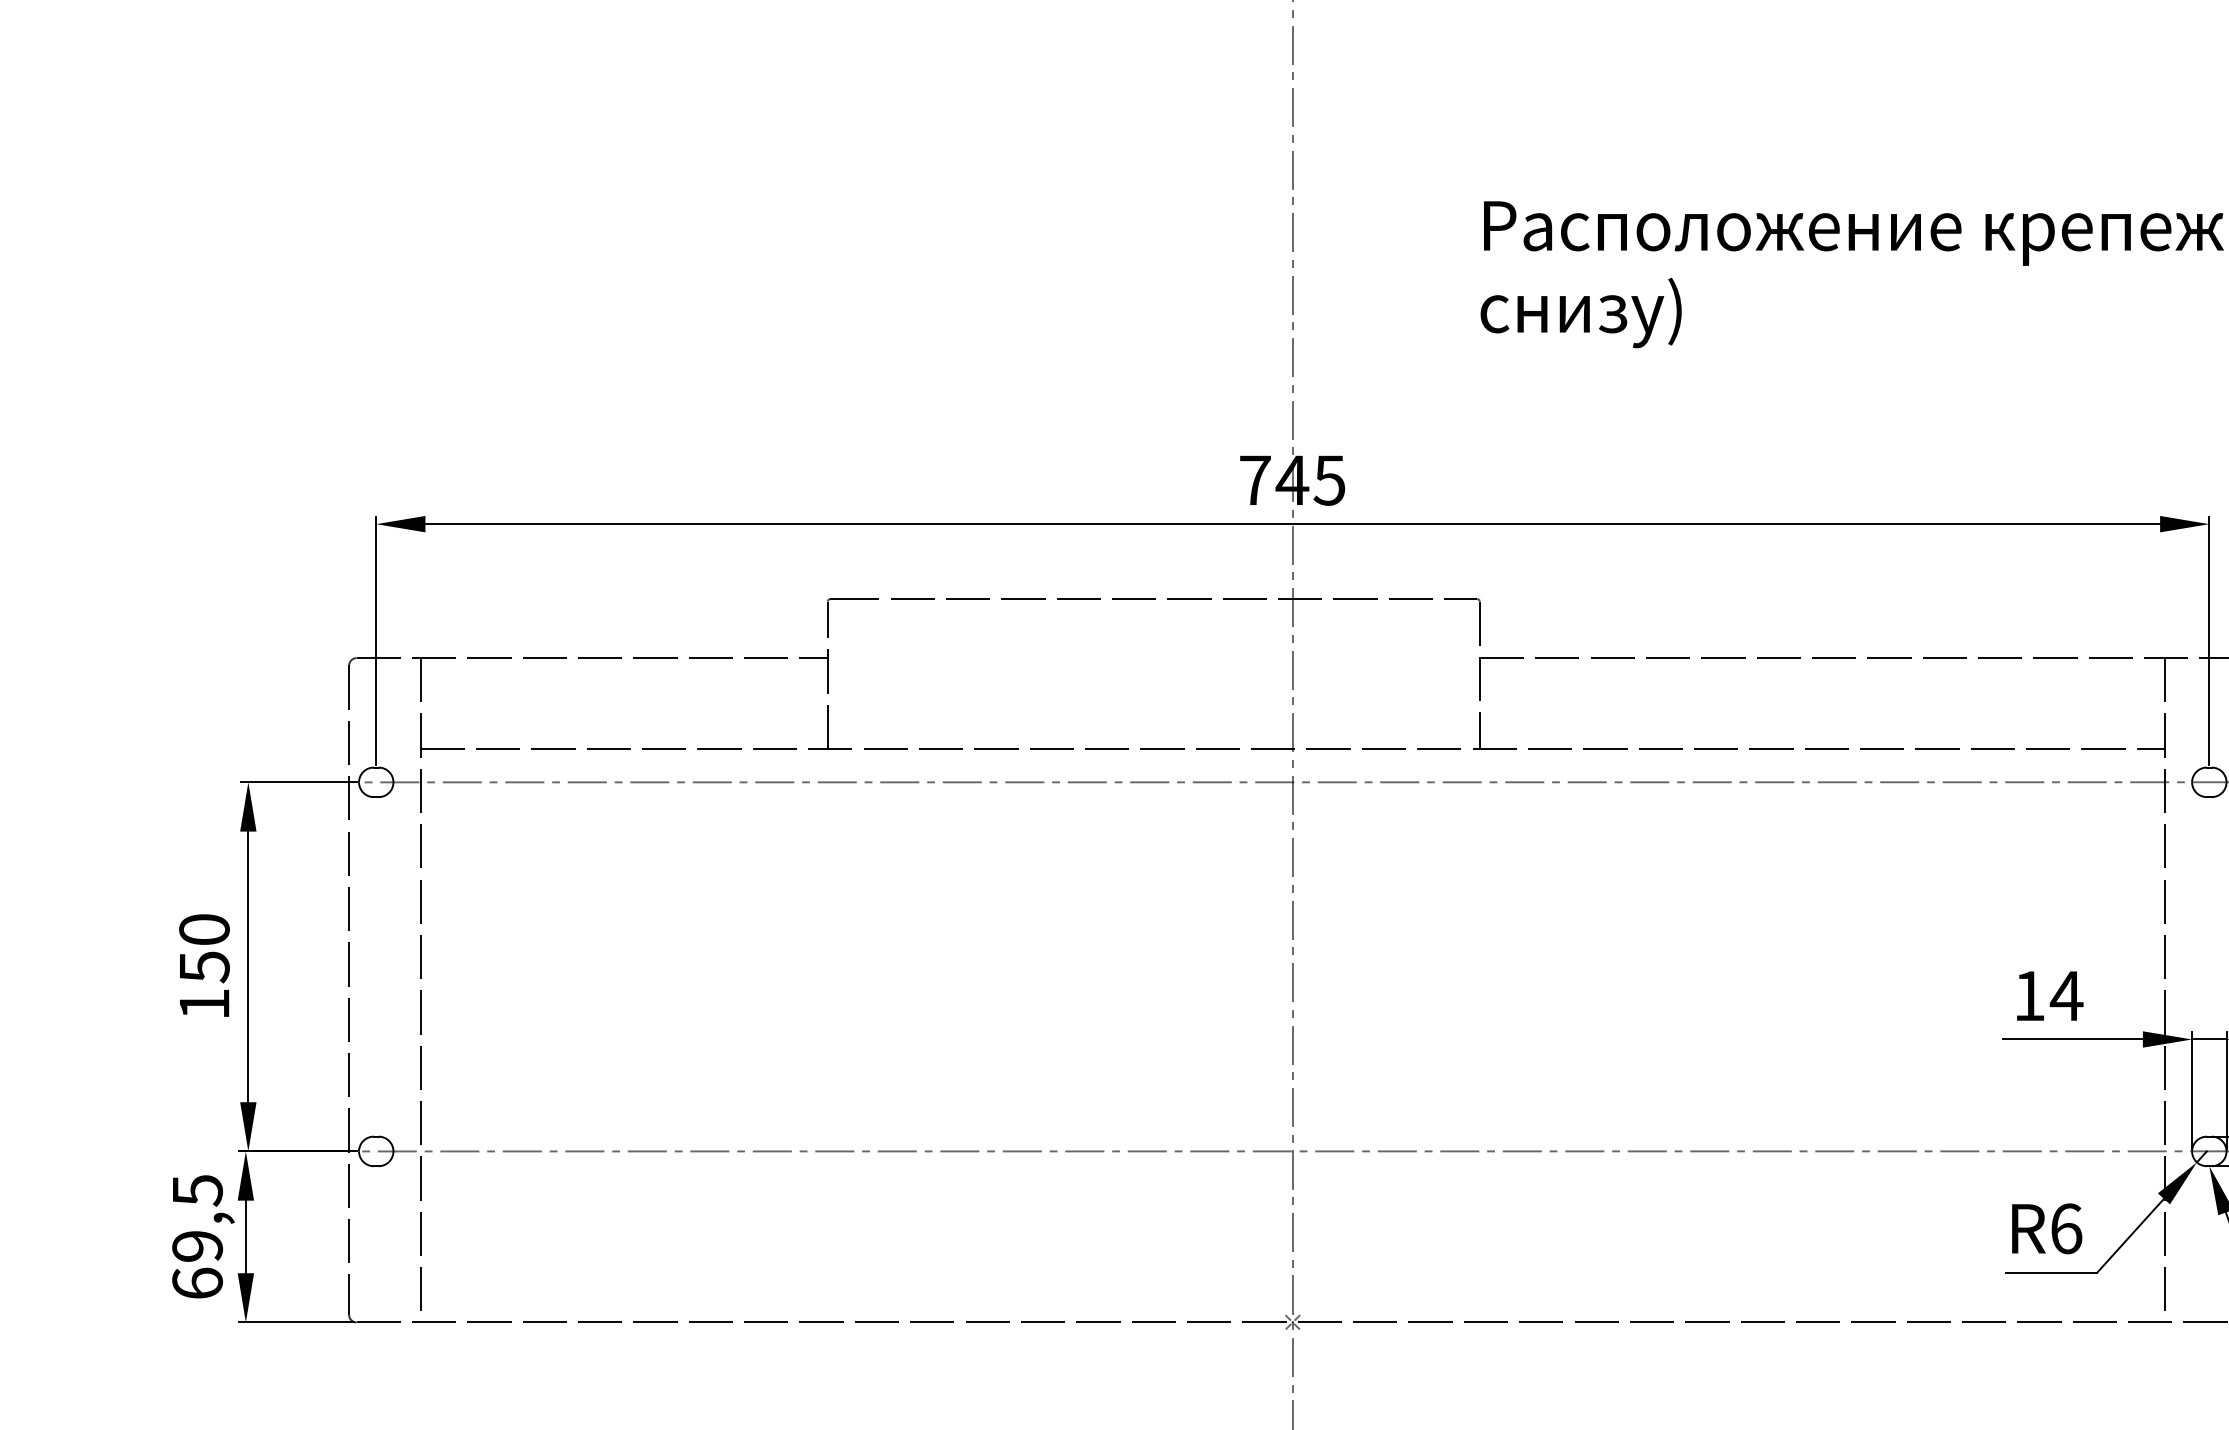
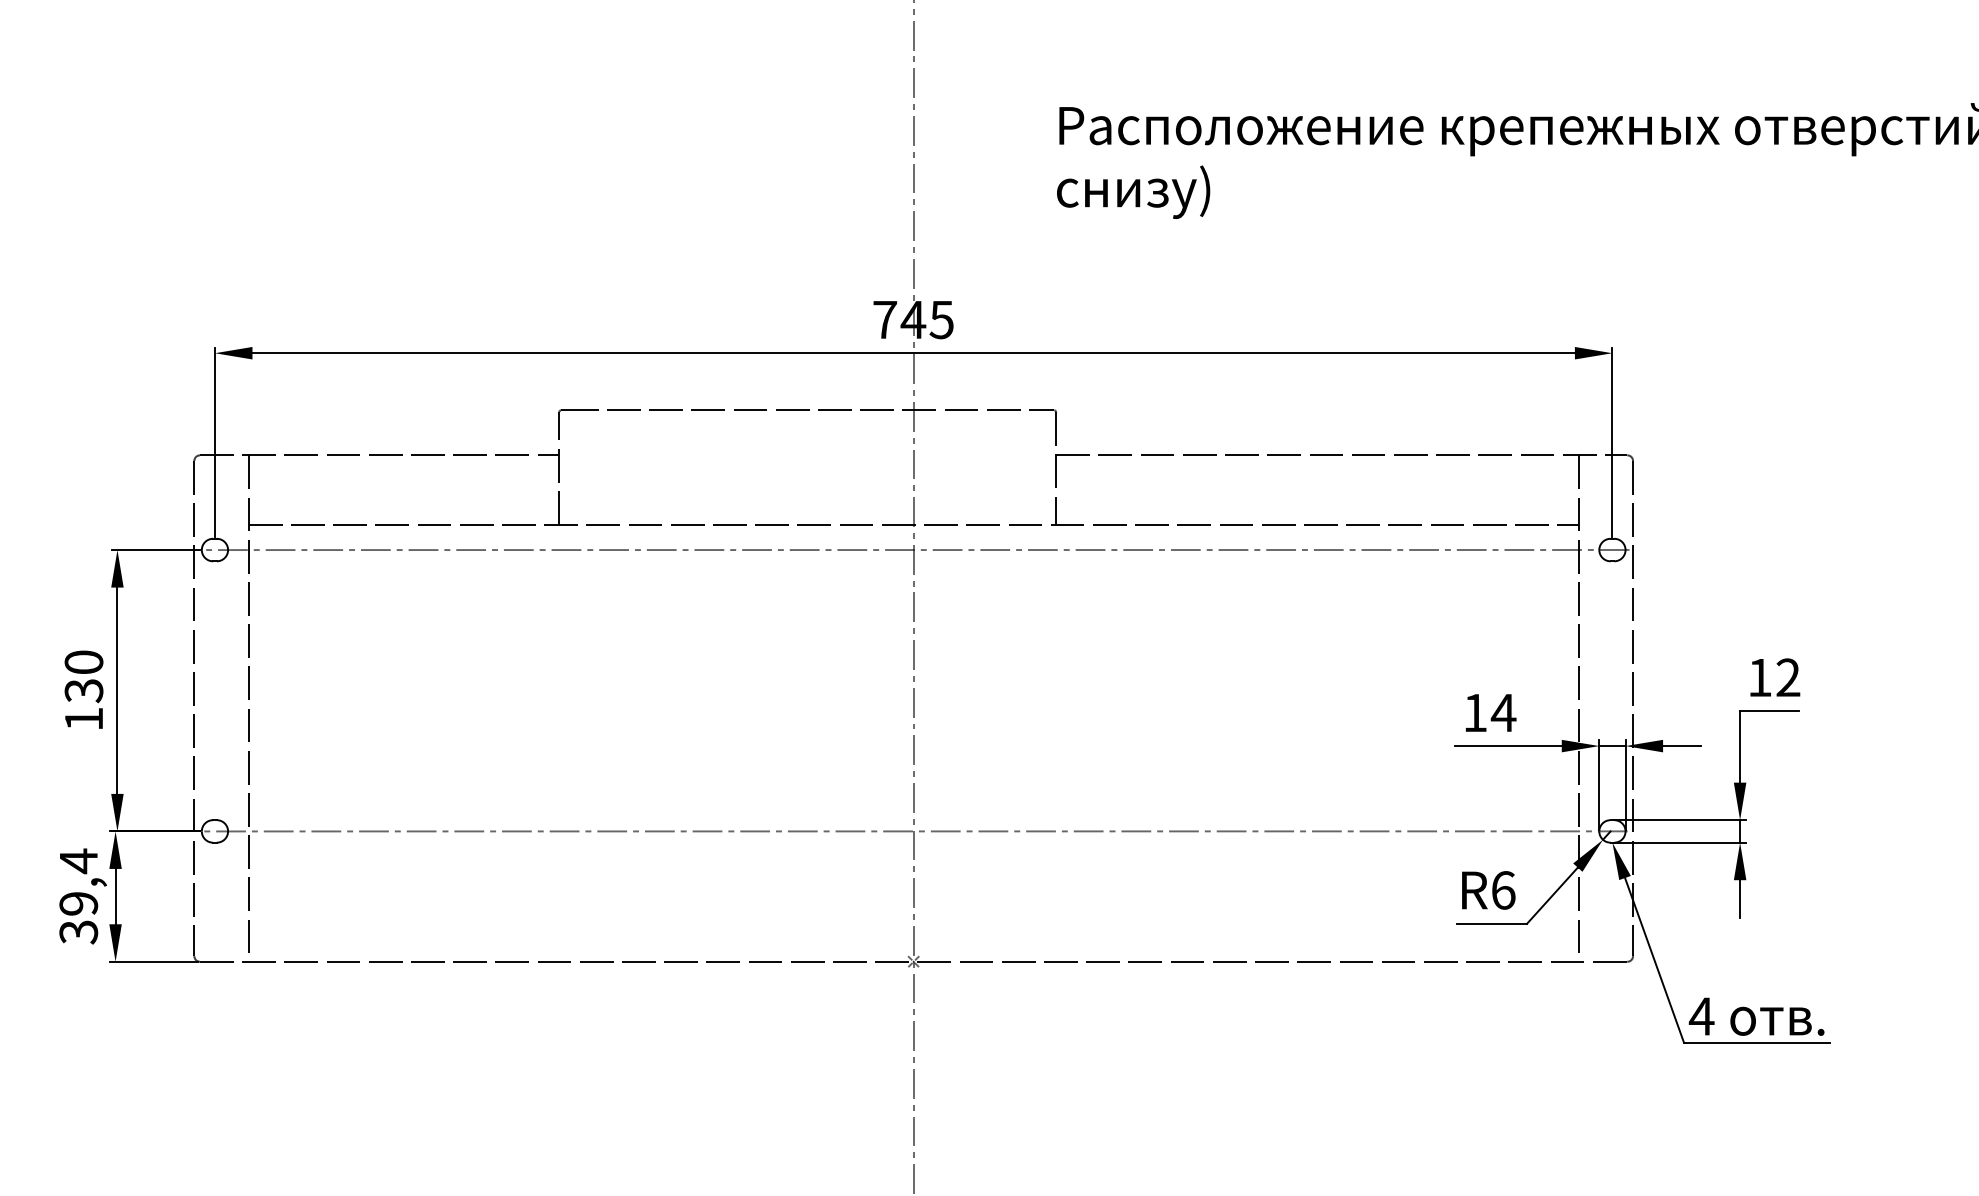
text: (203, 967) -> (83, 691), 150 -> 130
text: (197, 1236) -> (78, 896), 69,5 -> 39,4

